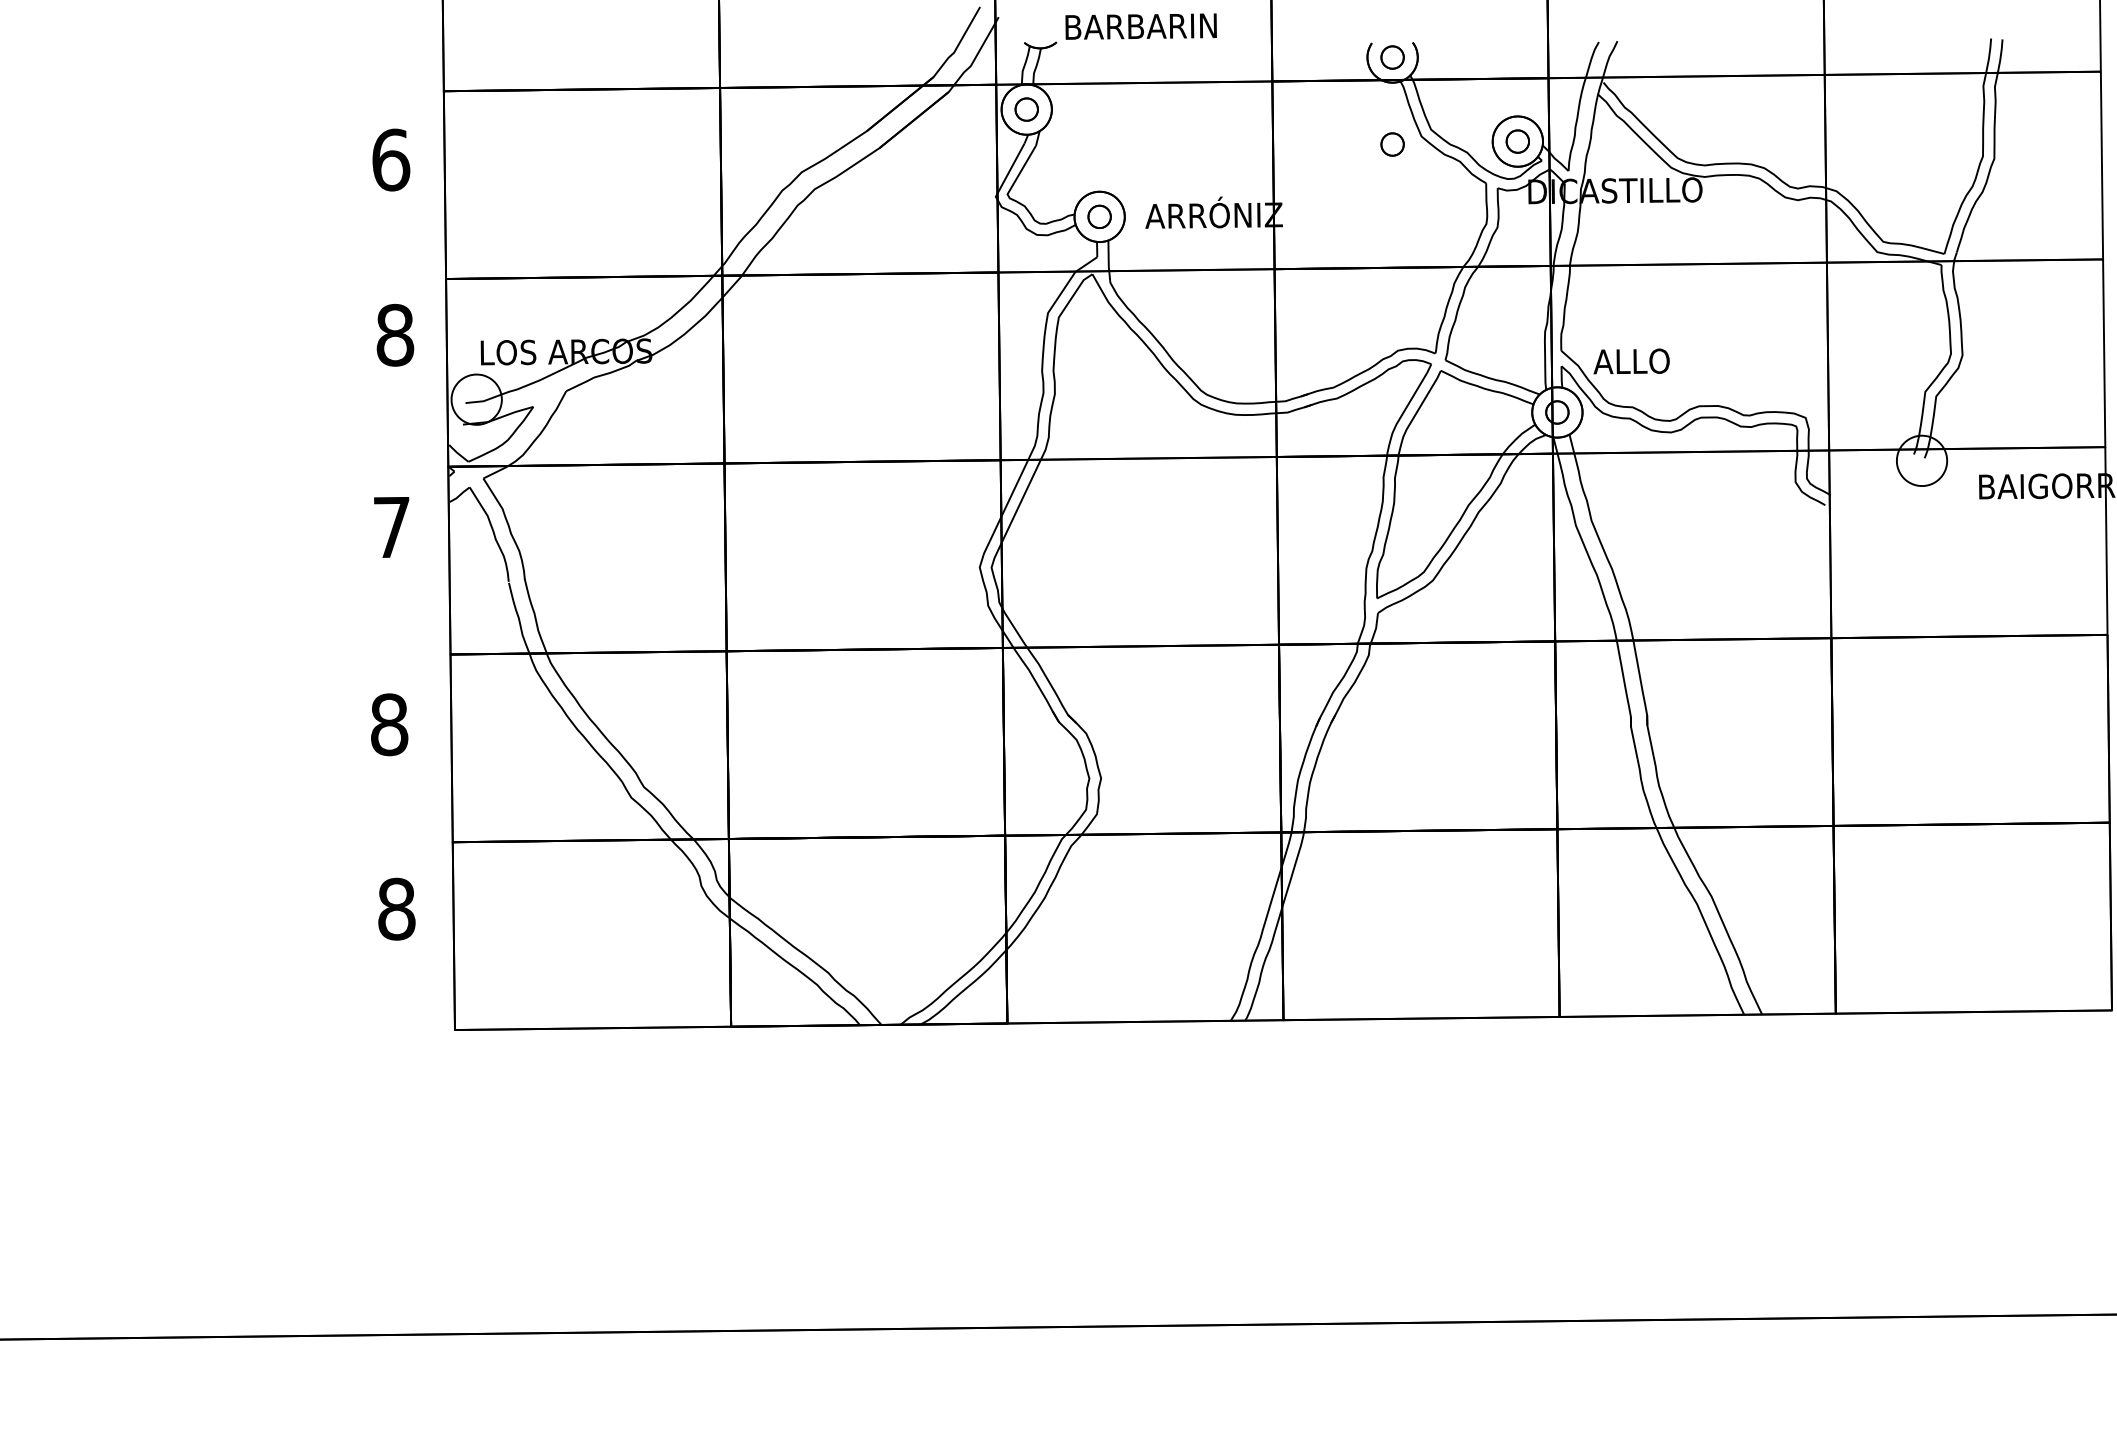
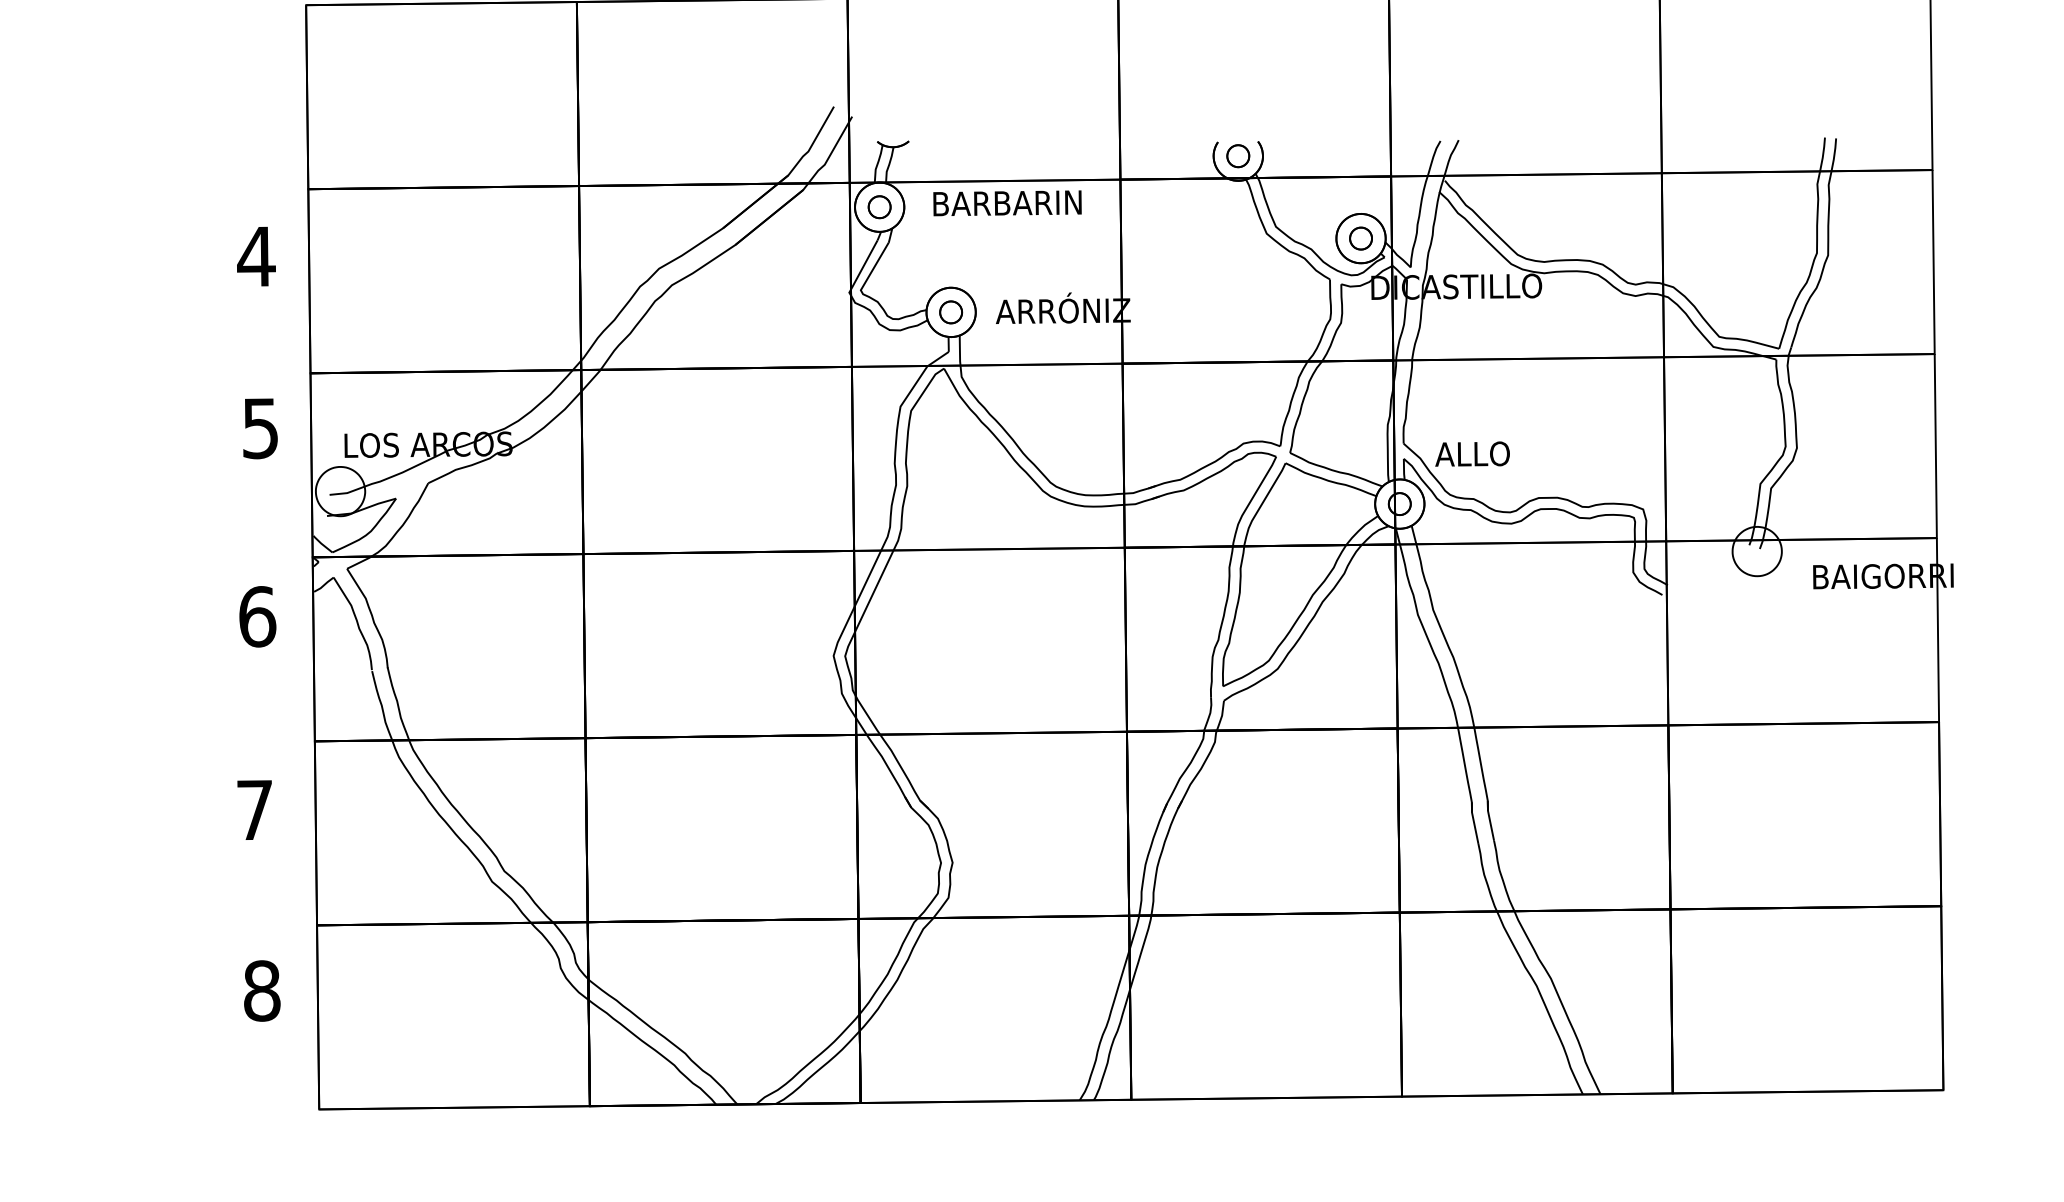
text: (1140, 26) -> (1006, 203), moved
part: (1392, 144) -> (1238, 241), removed
text: (390, 159) -> (256, 256), 6 -> 4
text: (395, 334) -> (260, 427), 8 -> 5
text: (392, 527) -> (257, 616), 7 -> 6
text: (389, 724) -> (255, 809), 8 -> 7

